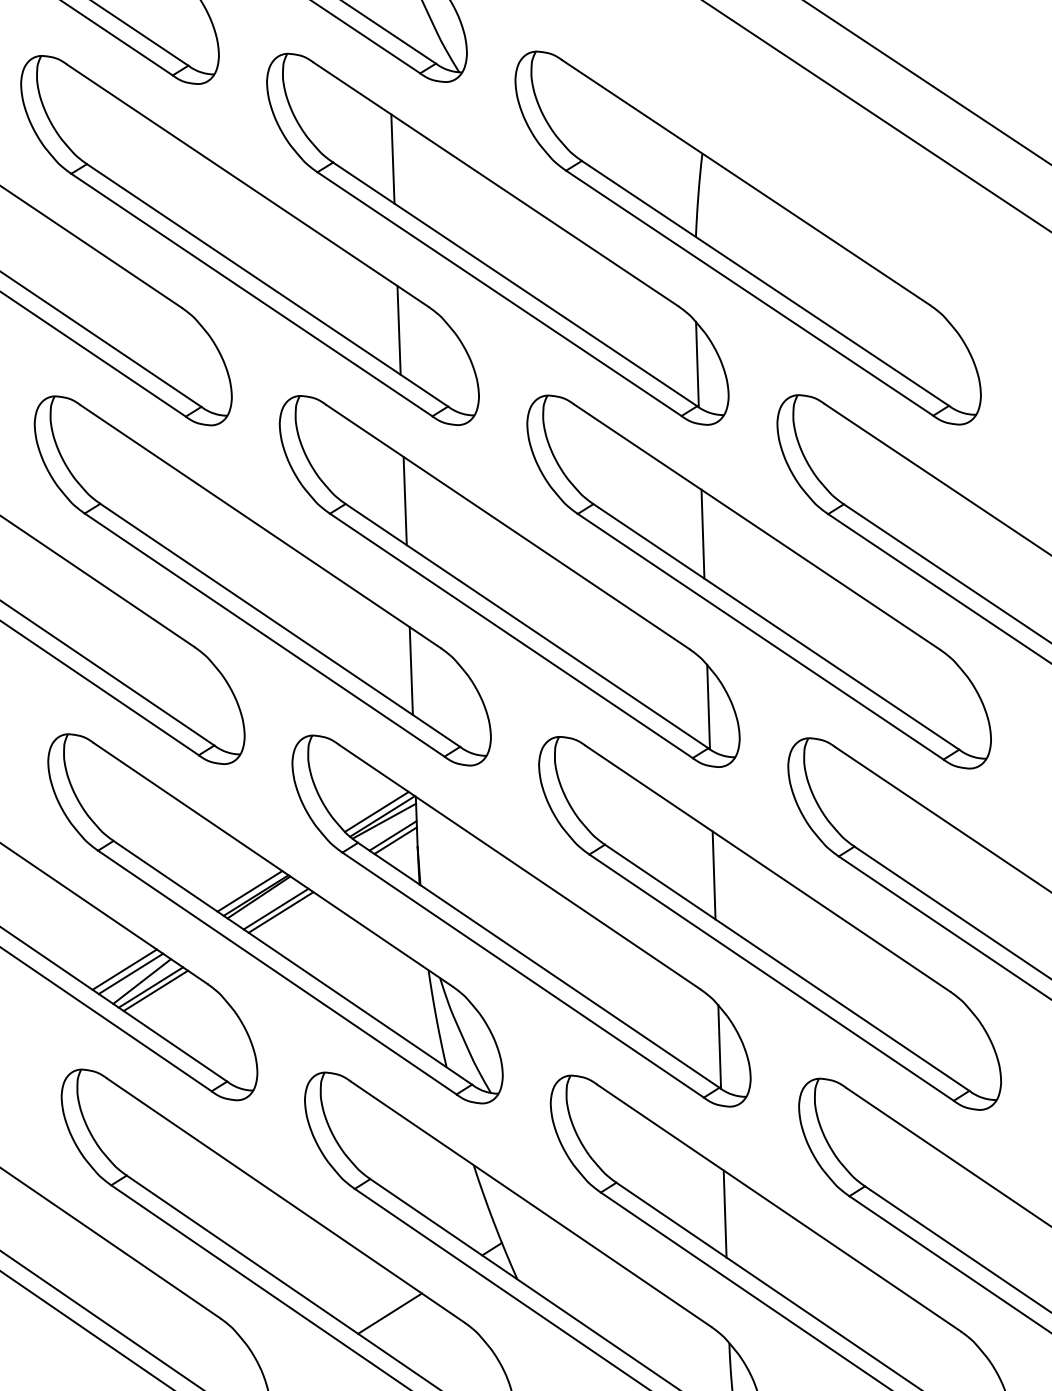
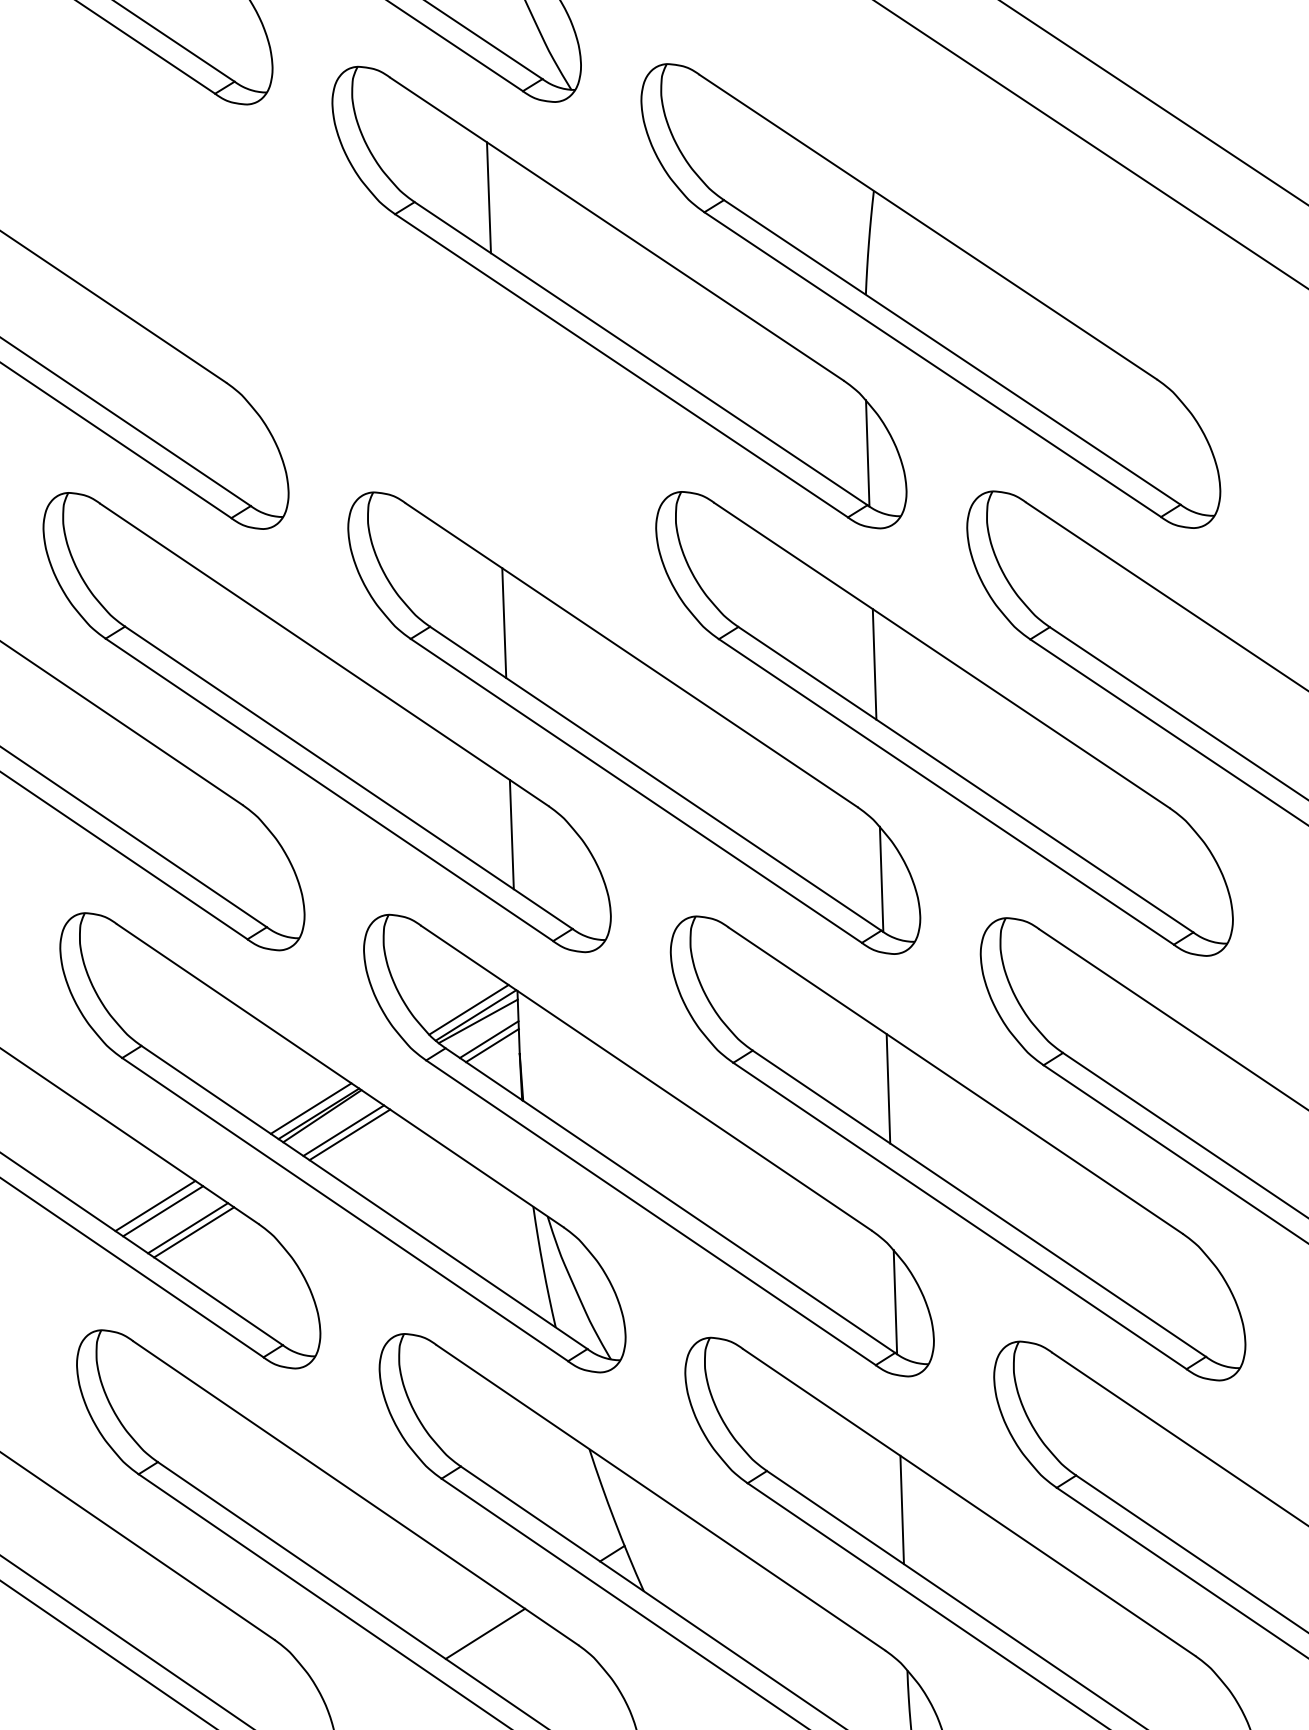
part: (249, 240) -> (310, 299), removed
line: (142, 981) -> (177, 1220), removed

